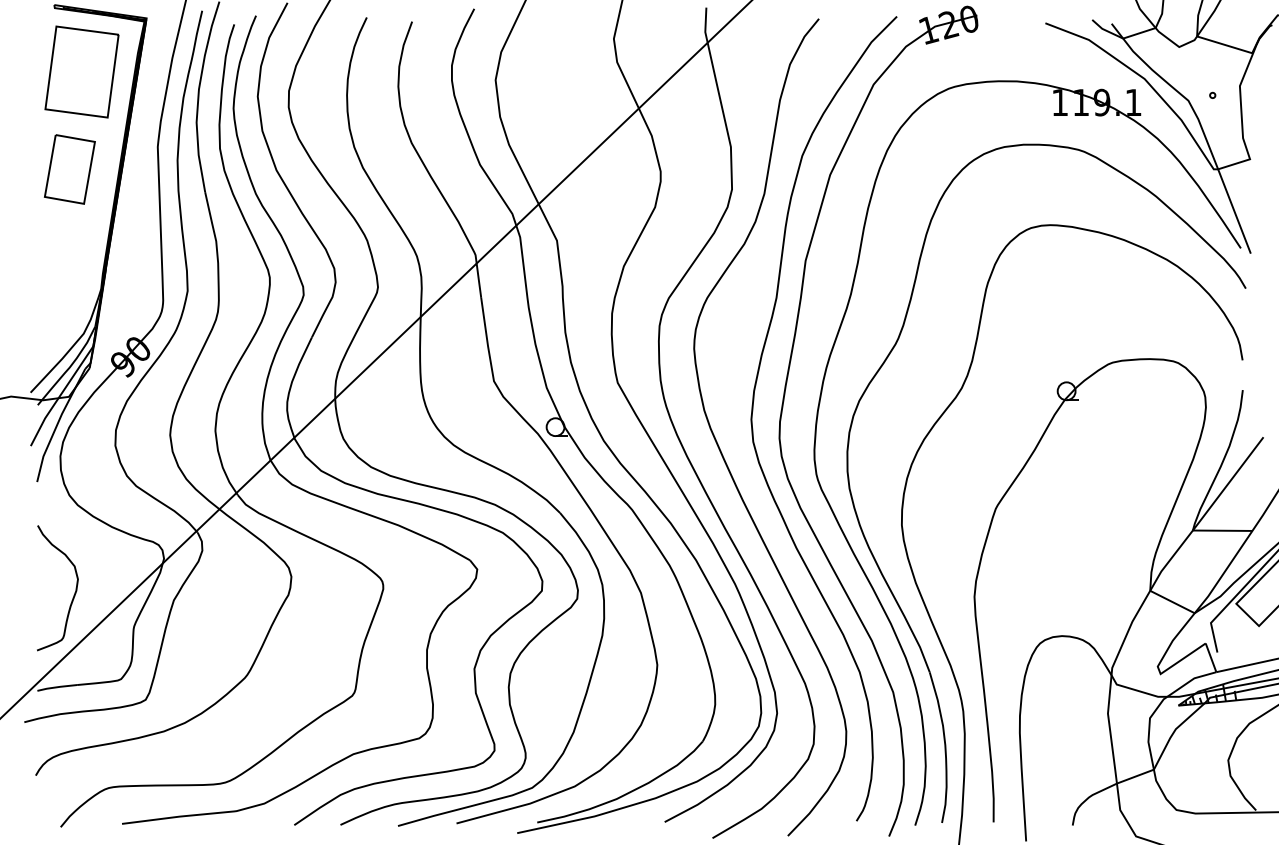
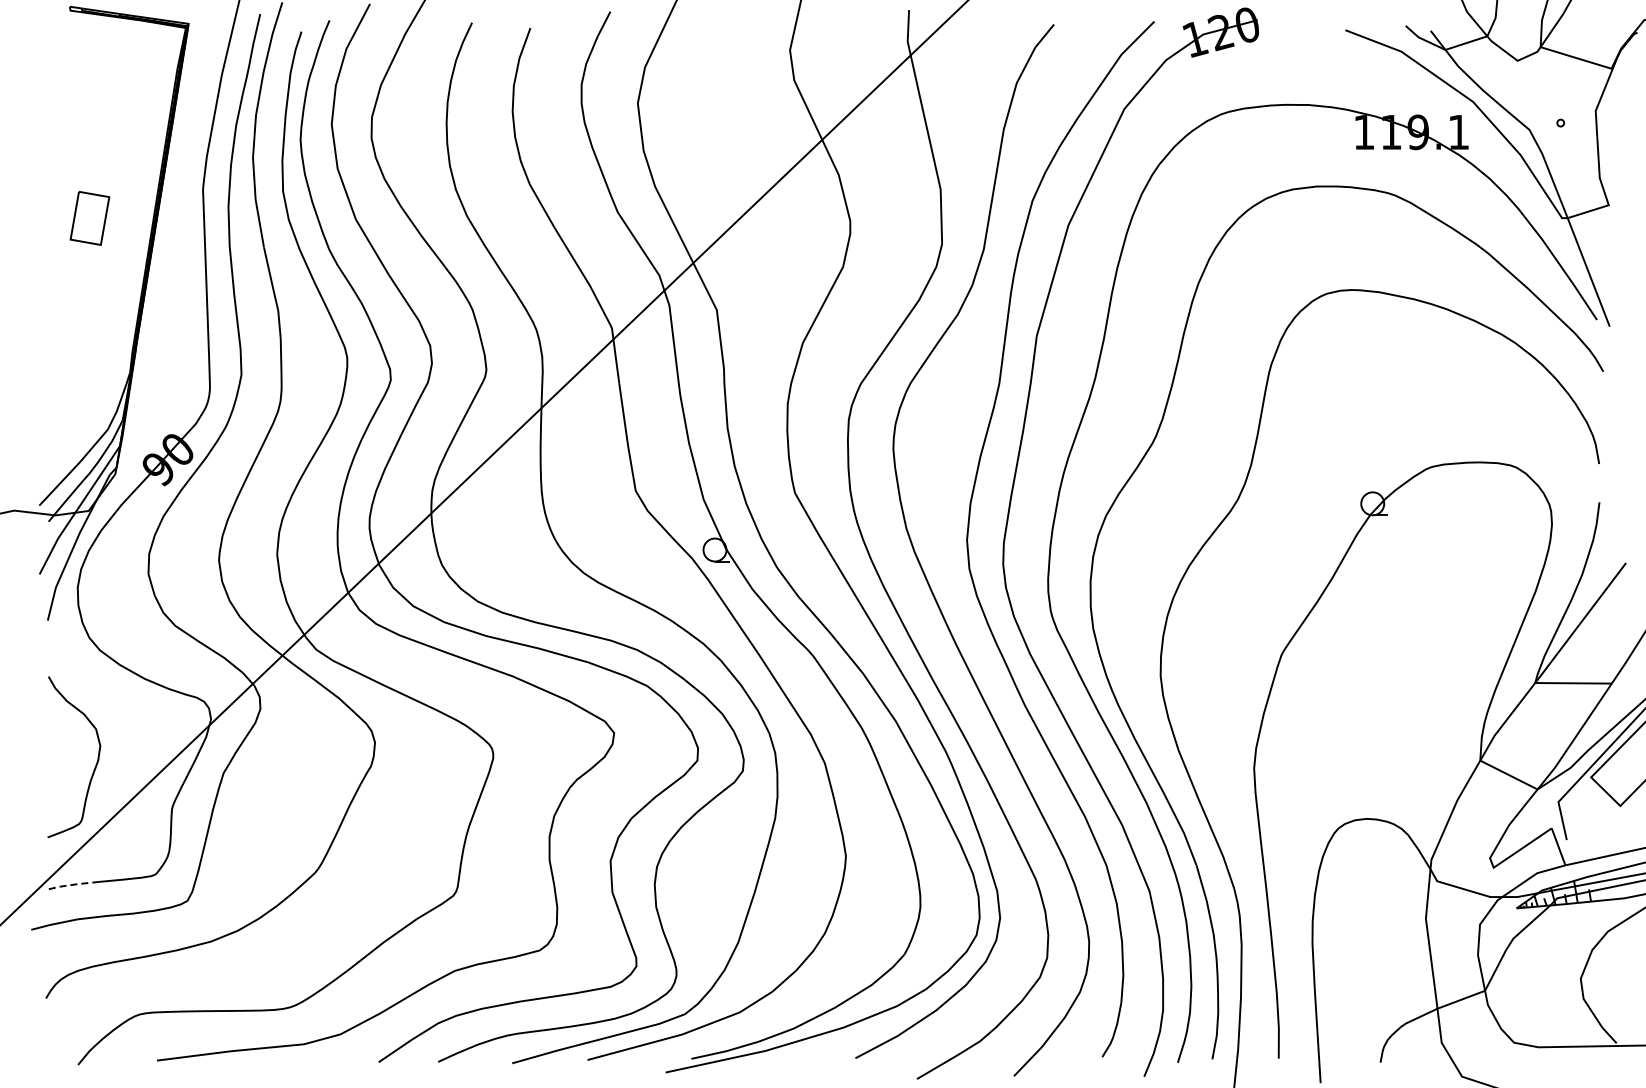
part: (82, 71) -> (105, 92), removed
part: (69, 169) -> (89, 218), size x0.6
line: (56, 687) -> (72, 884), solid -> dashed

